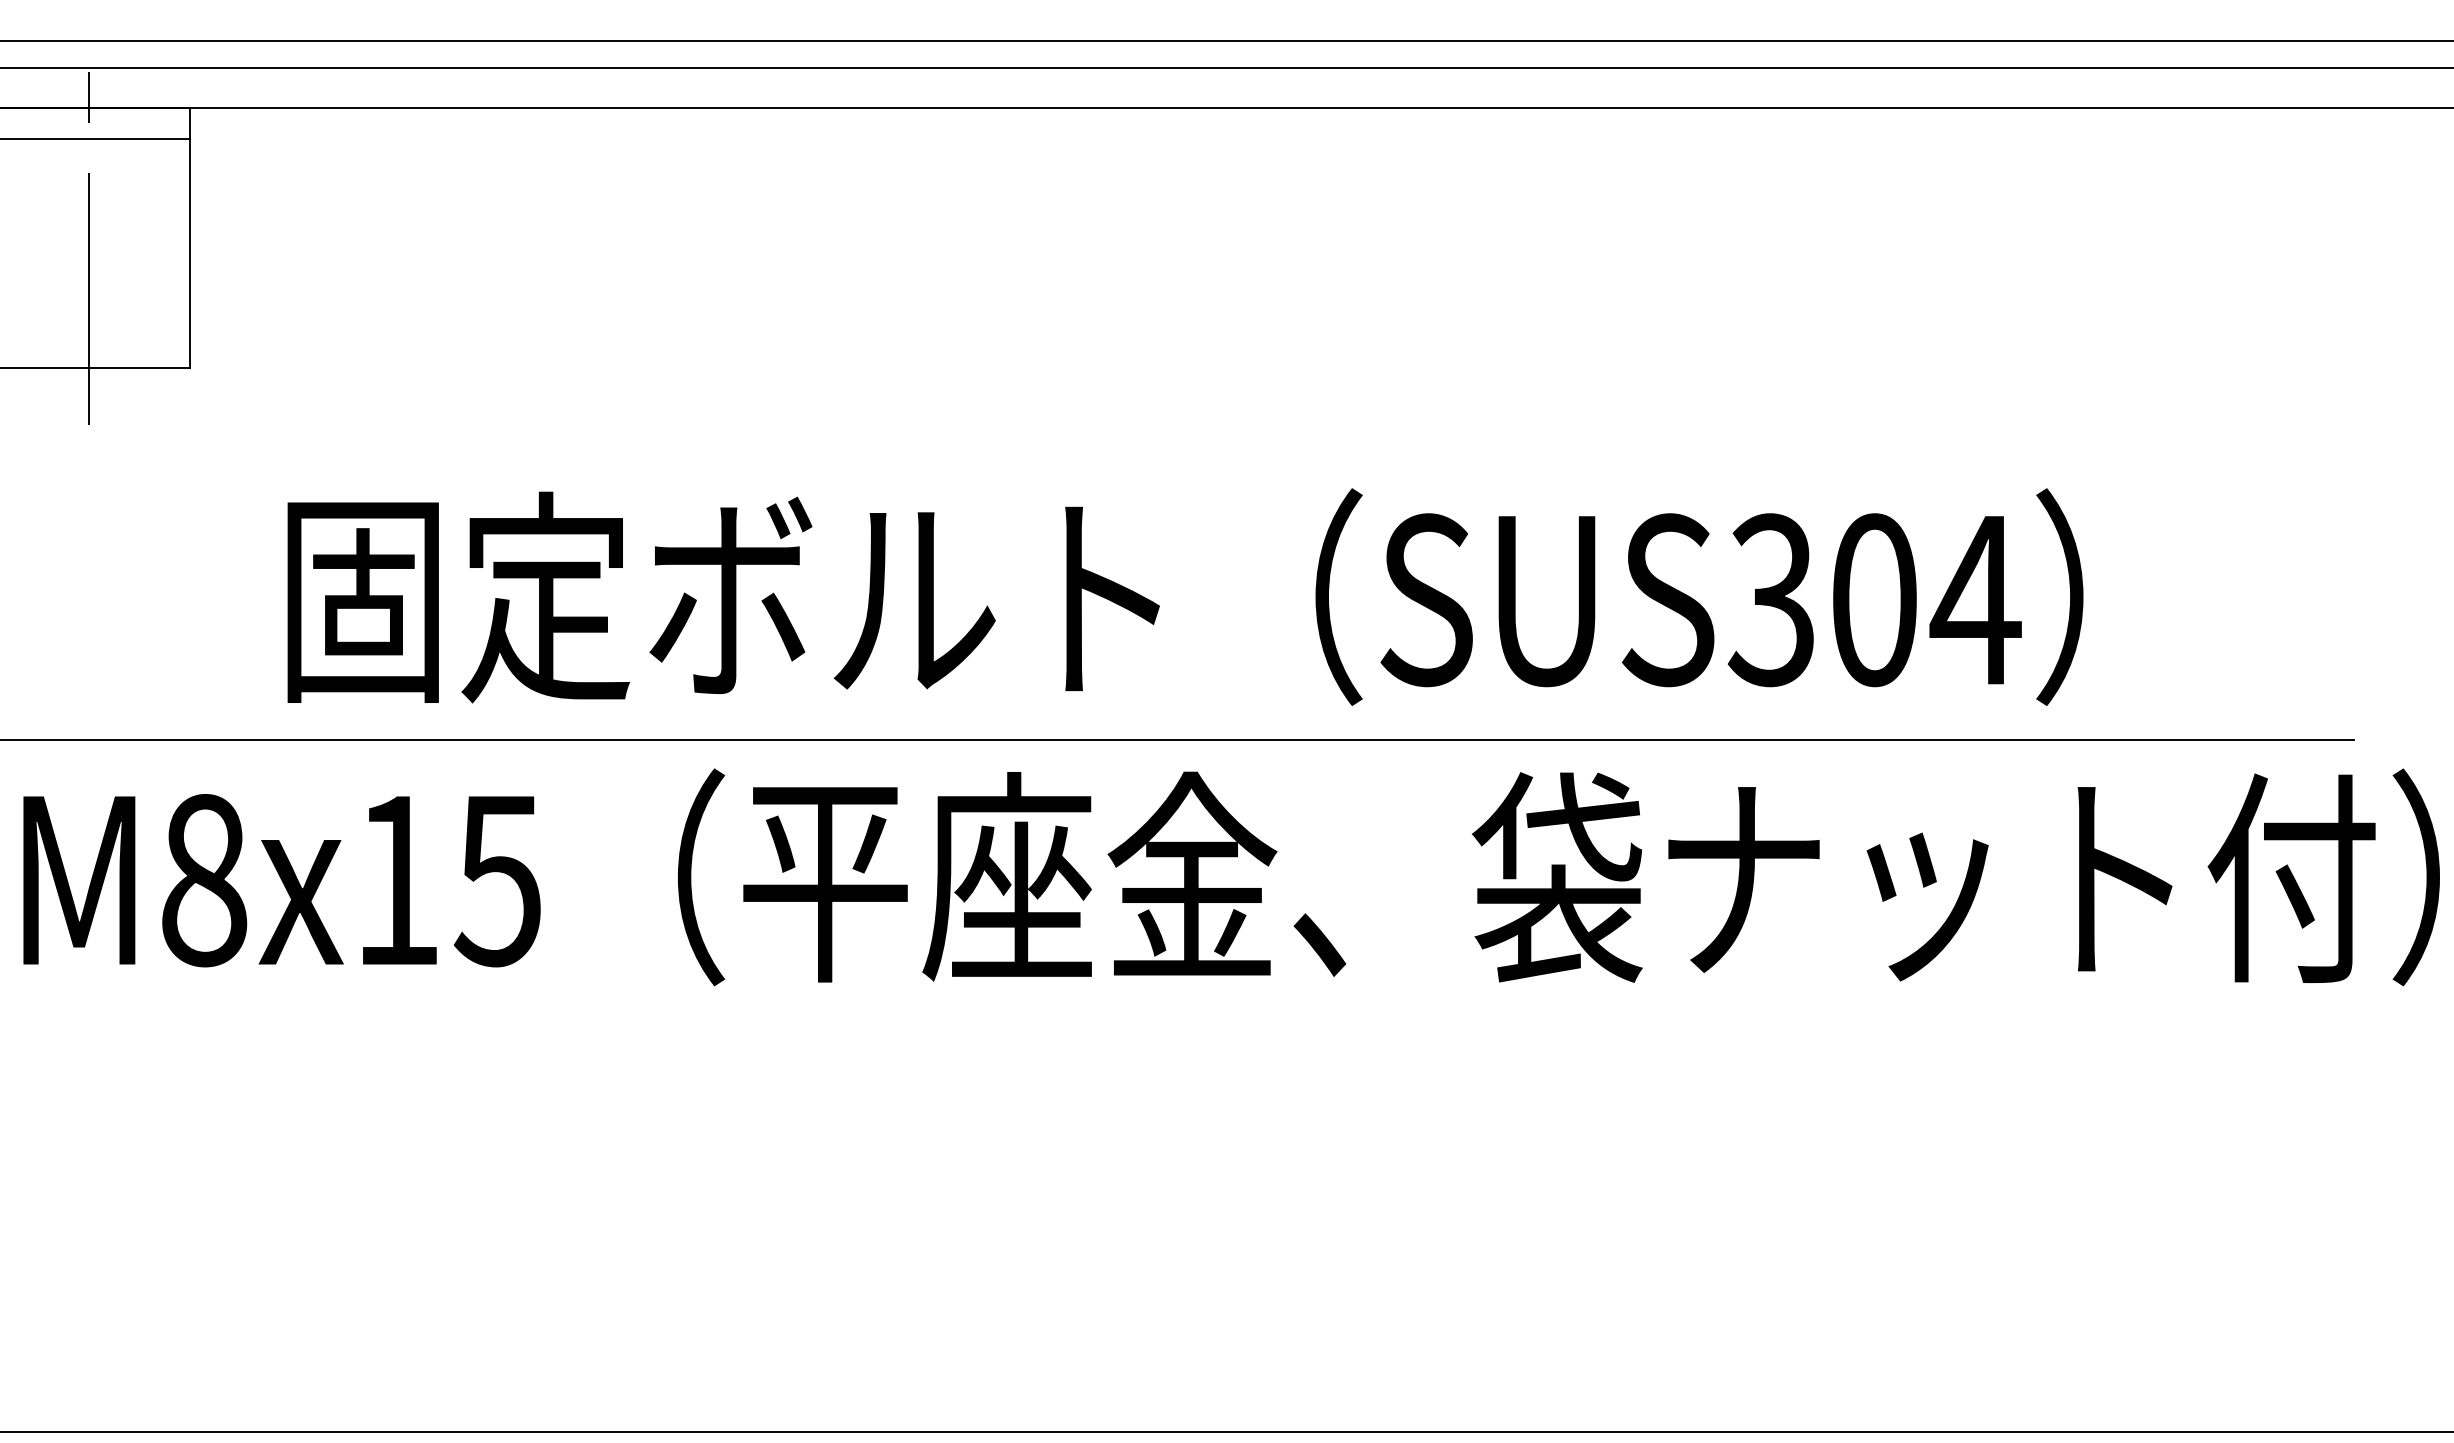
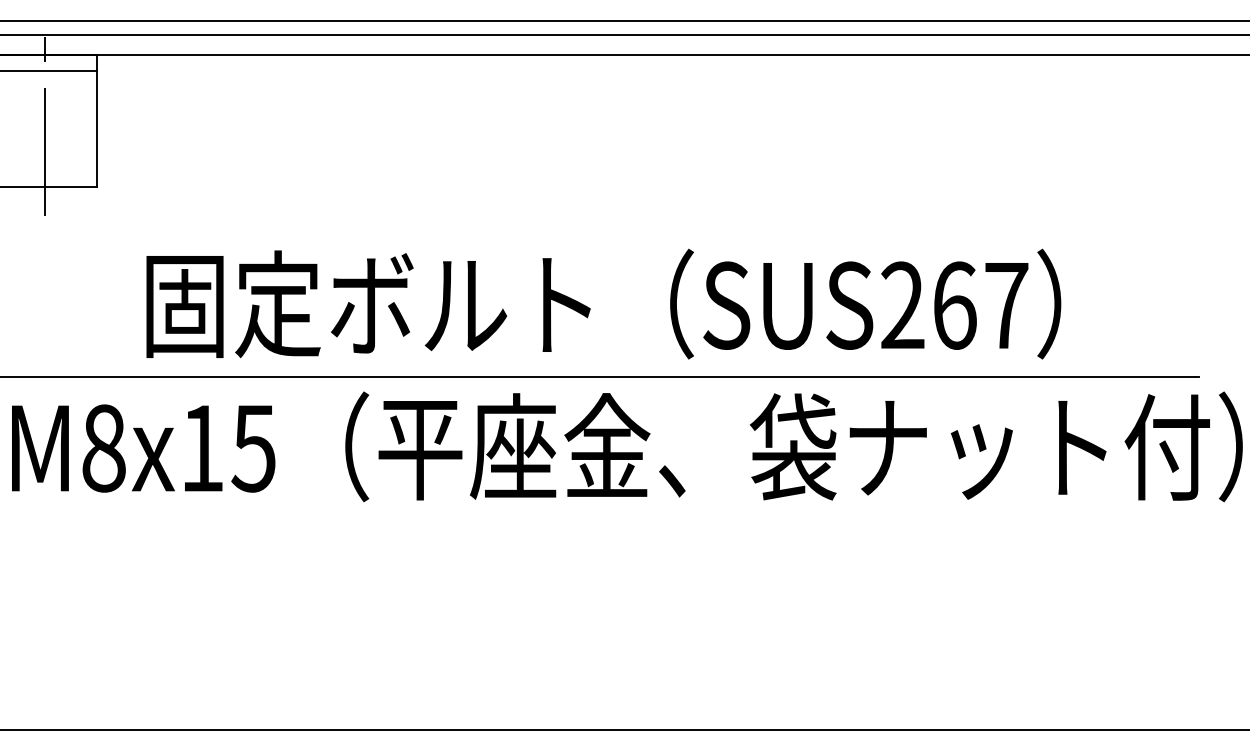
text: (1873, 599) -> (954, 305), SUS304 -> SUS267

